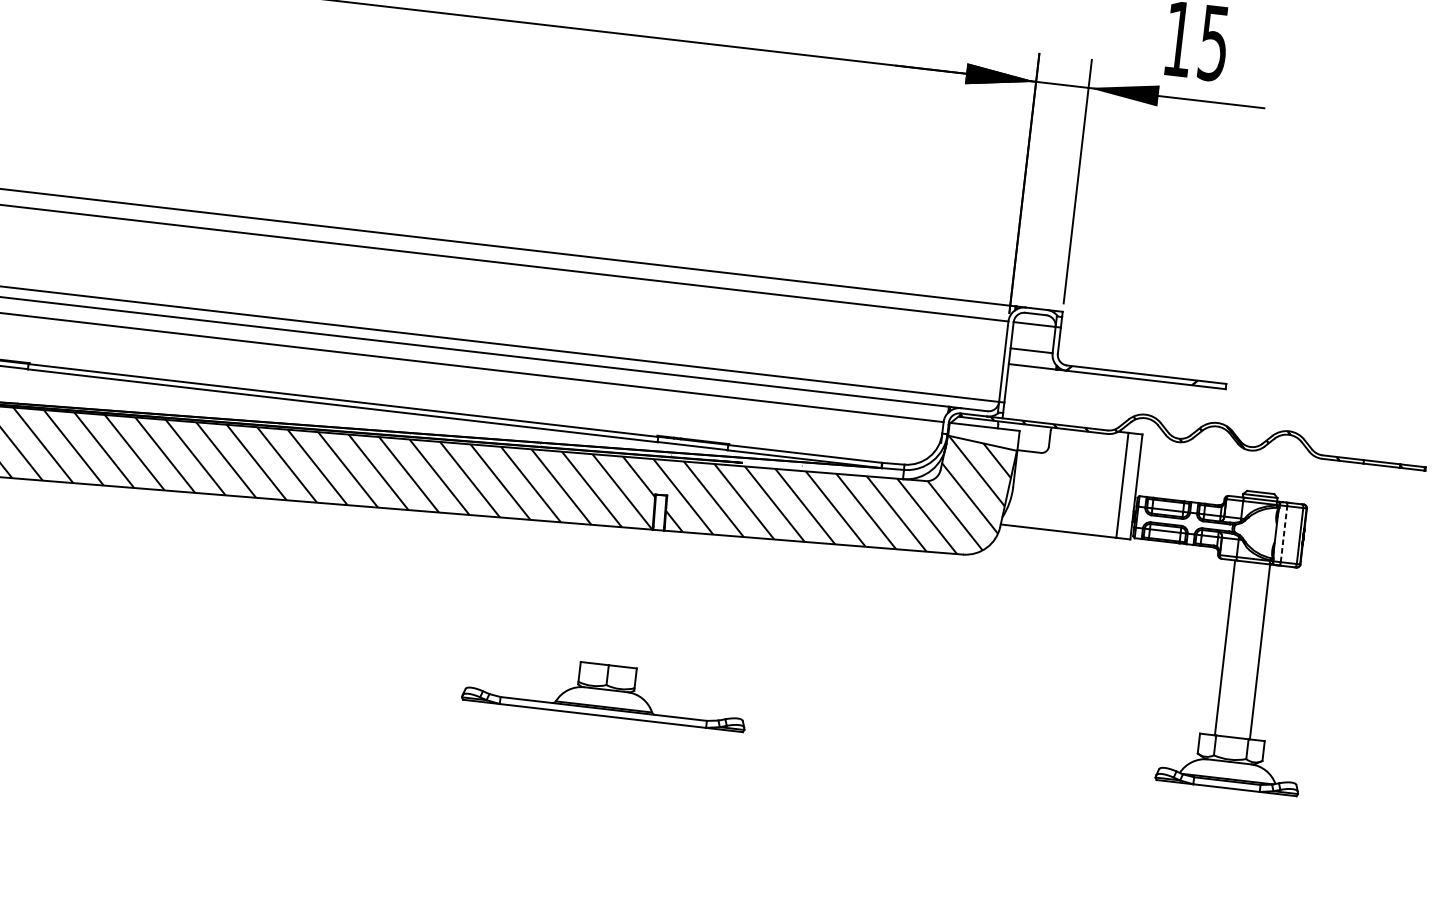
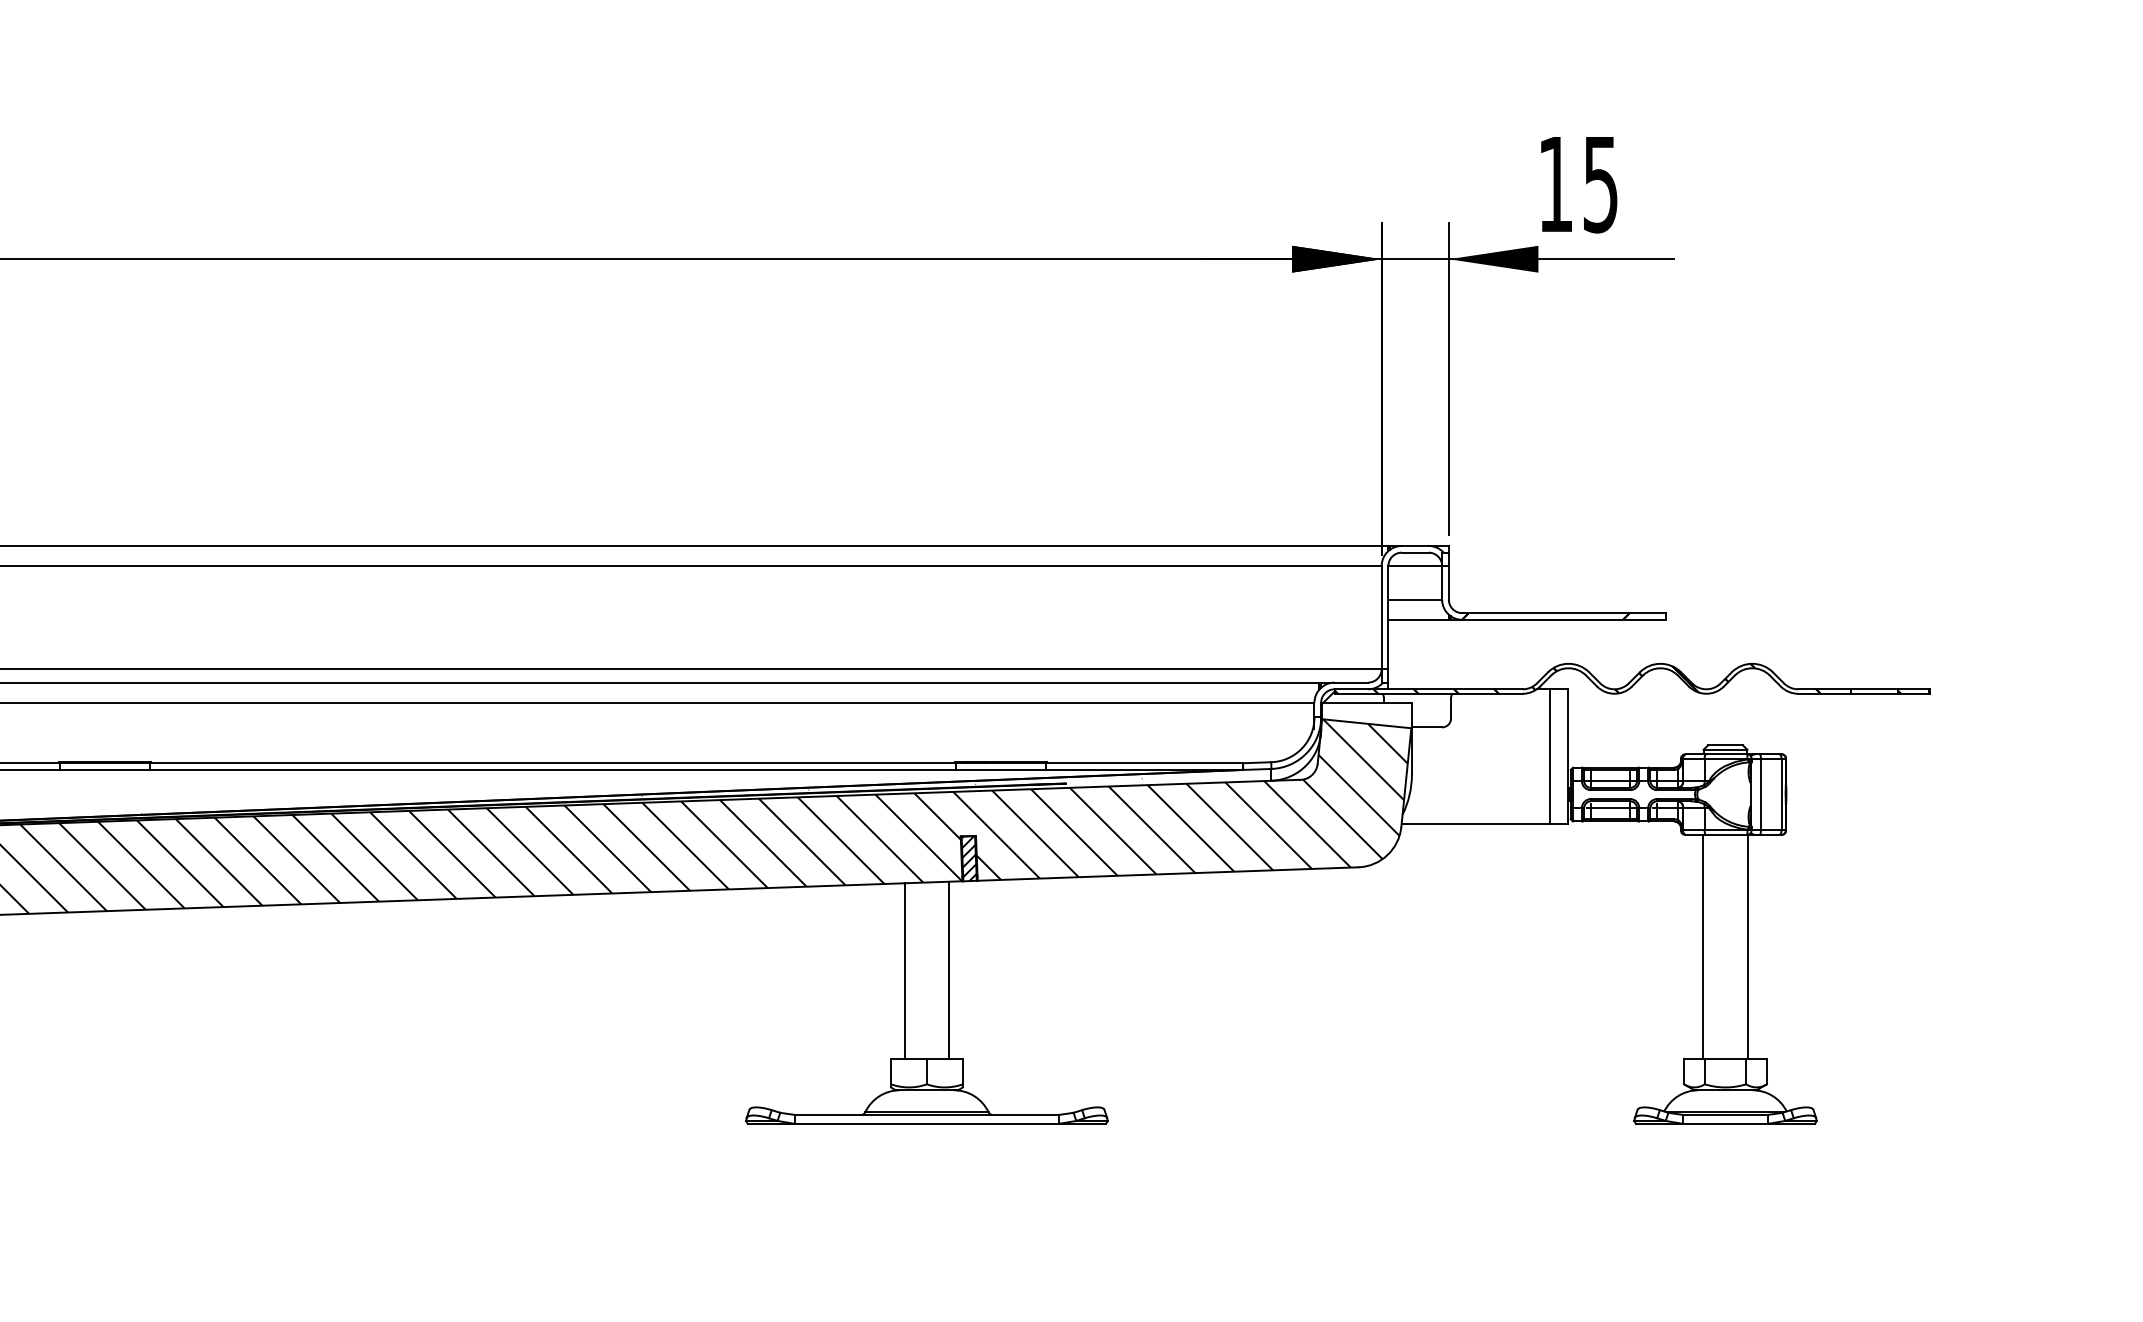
hatch: (659, 512) -> (968, 858), added
line: (1284, 534) -> (1761, 794), dashed -> solid
line: (599, 594) -> (904, 970), added
line: (634, 597) -> (949, 969), added

